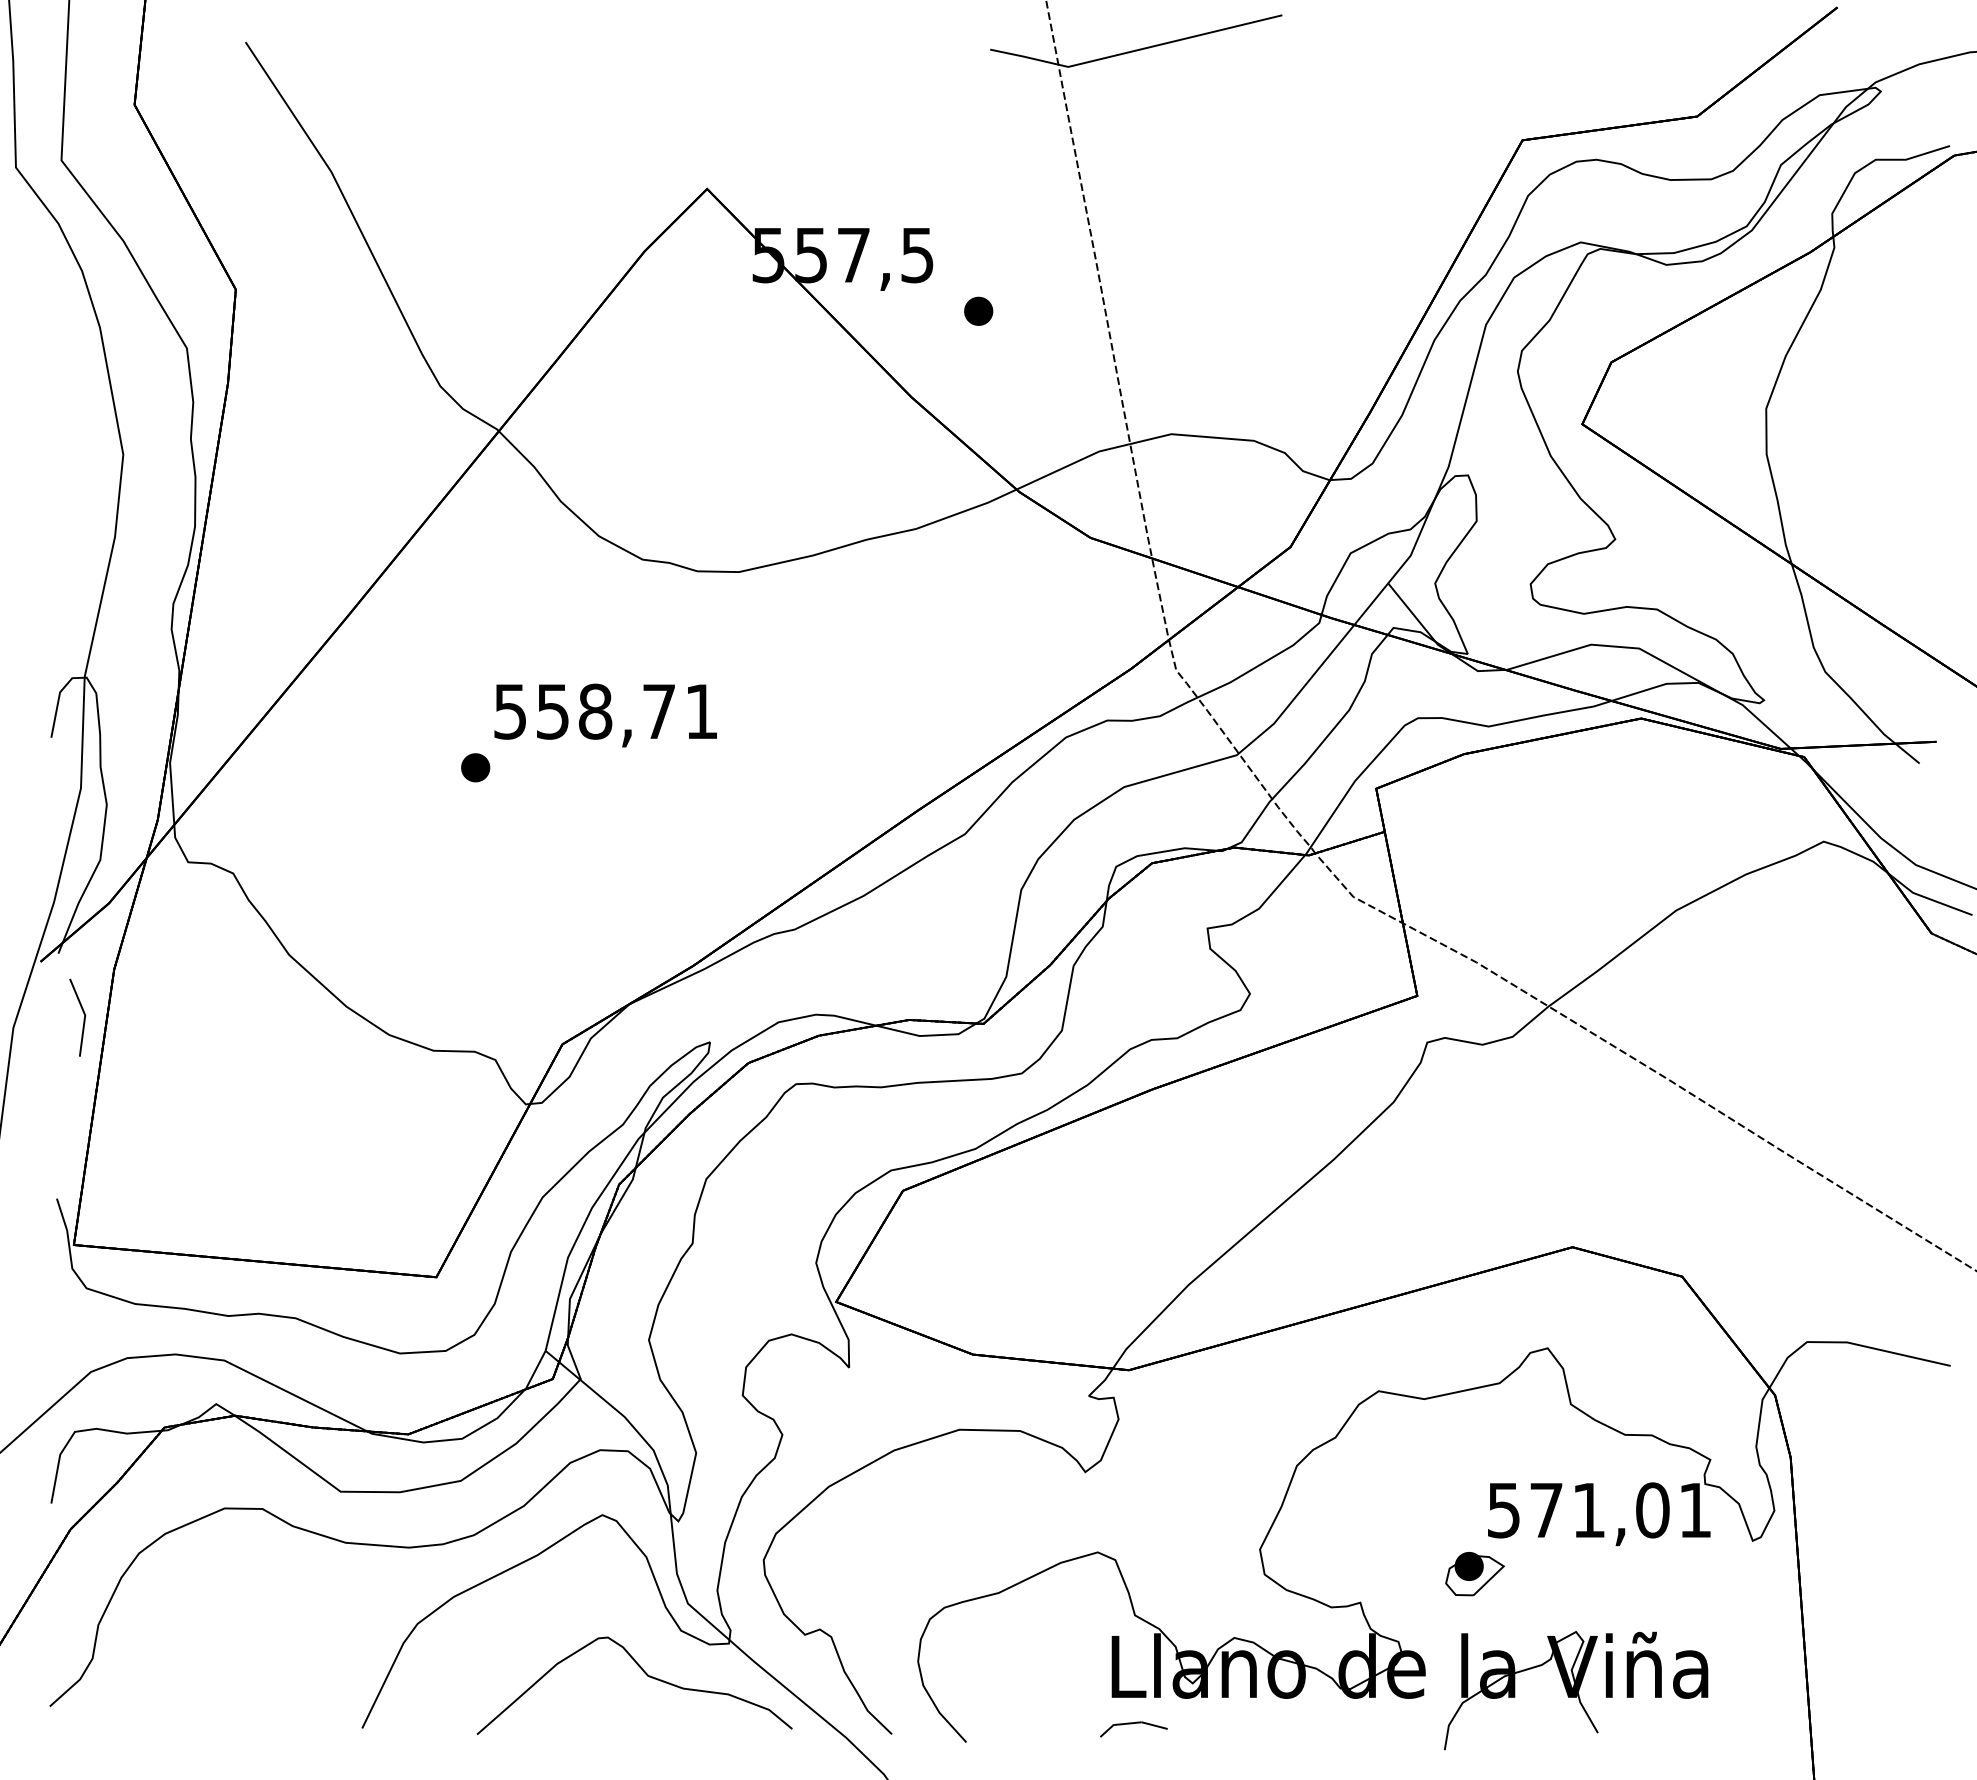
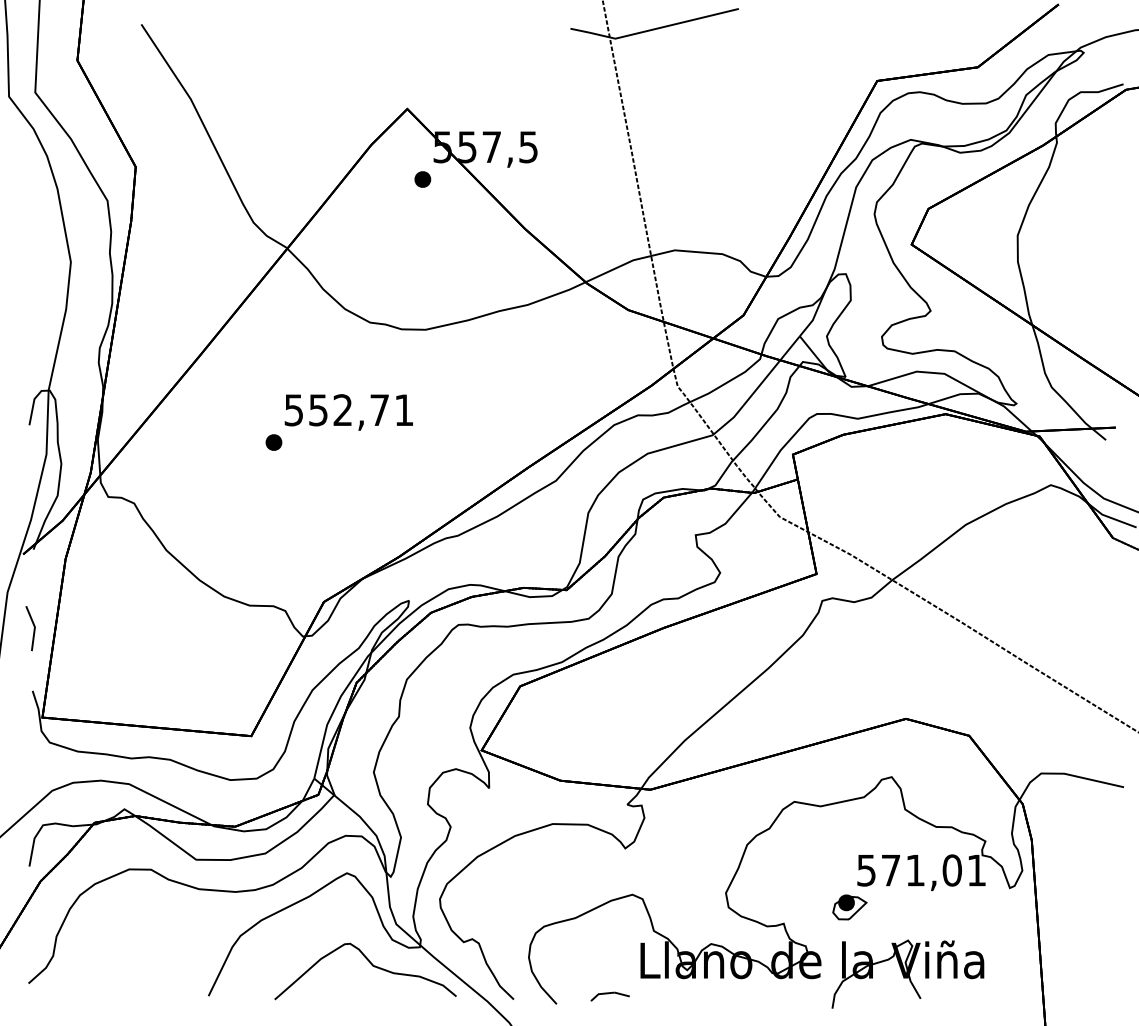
part: (978, 311) -> (422, 179), moved
text: (594, 712) -> (342, 410), 558,71 -> 552,71
line: (82, 1017) -> (33, 628), moved
part: (1132, 1729) -> (609, 996), moved

